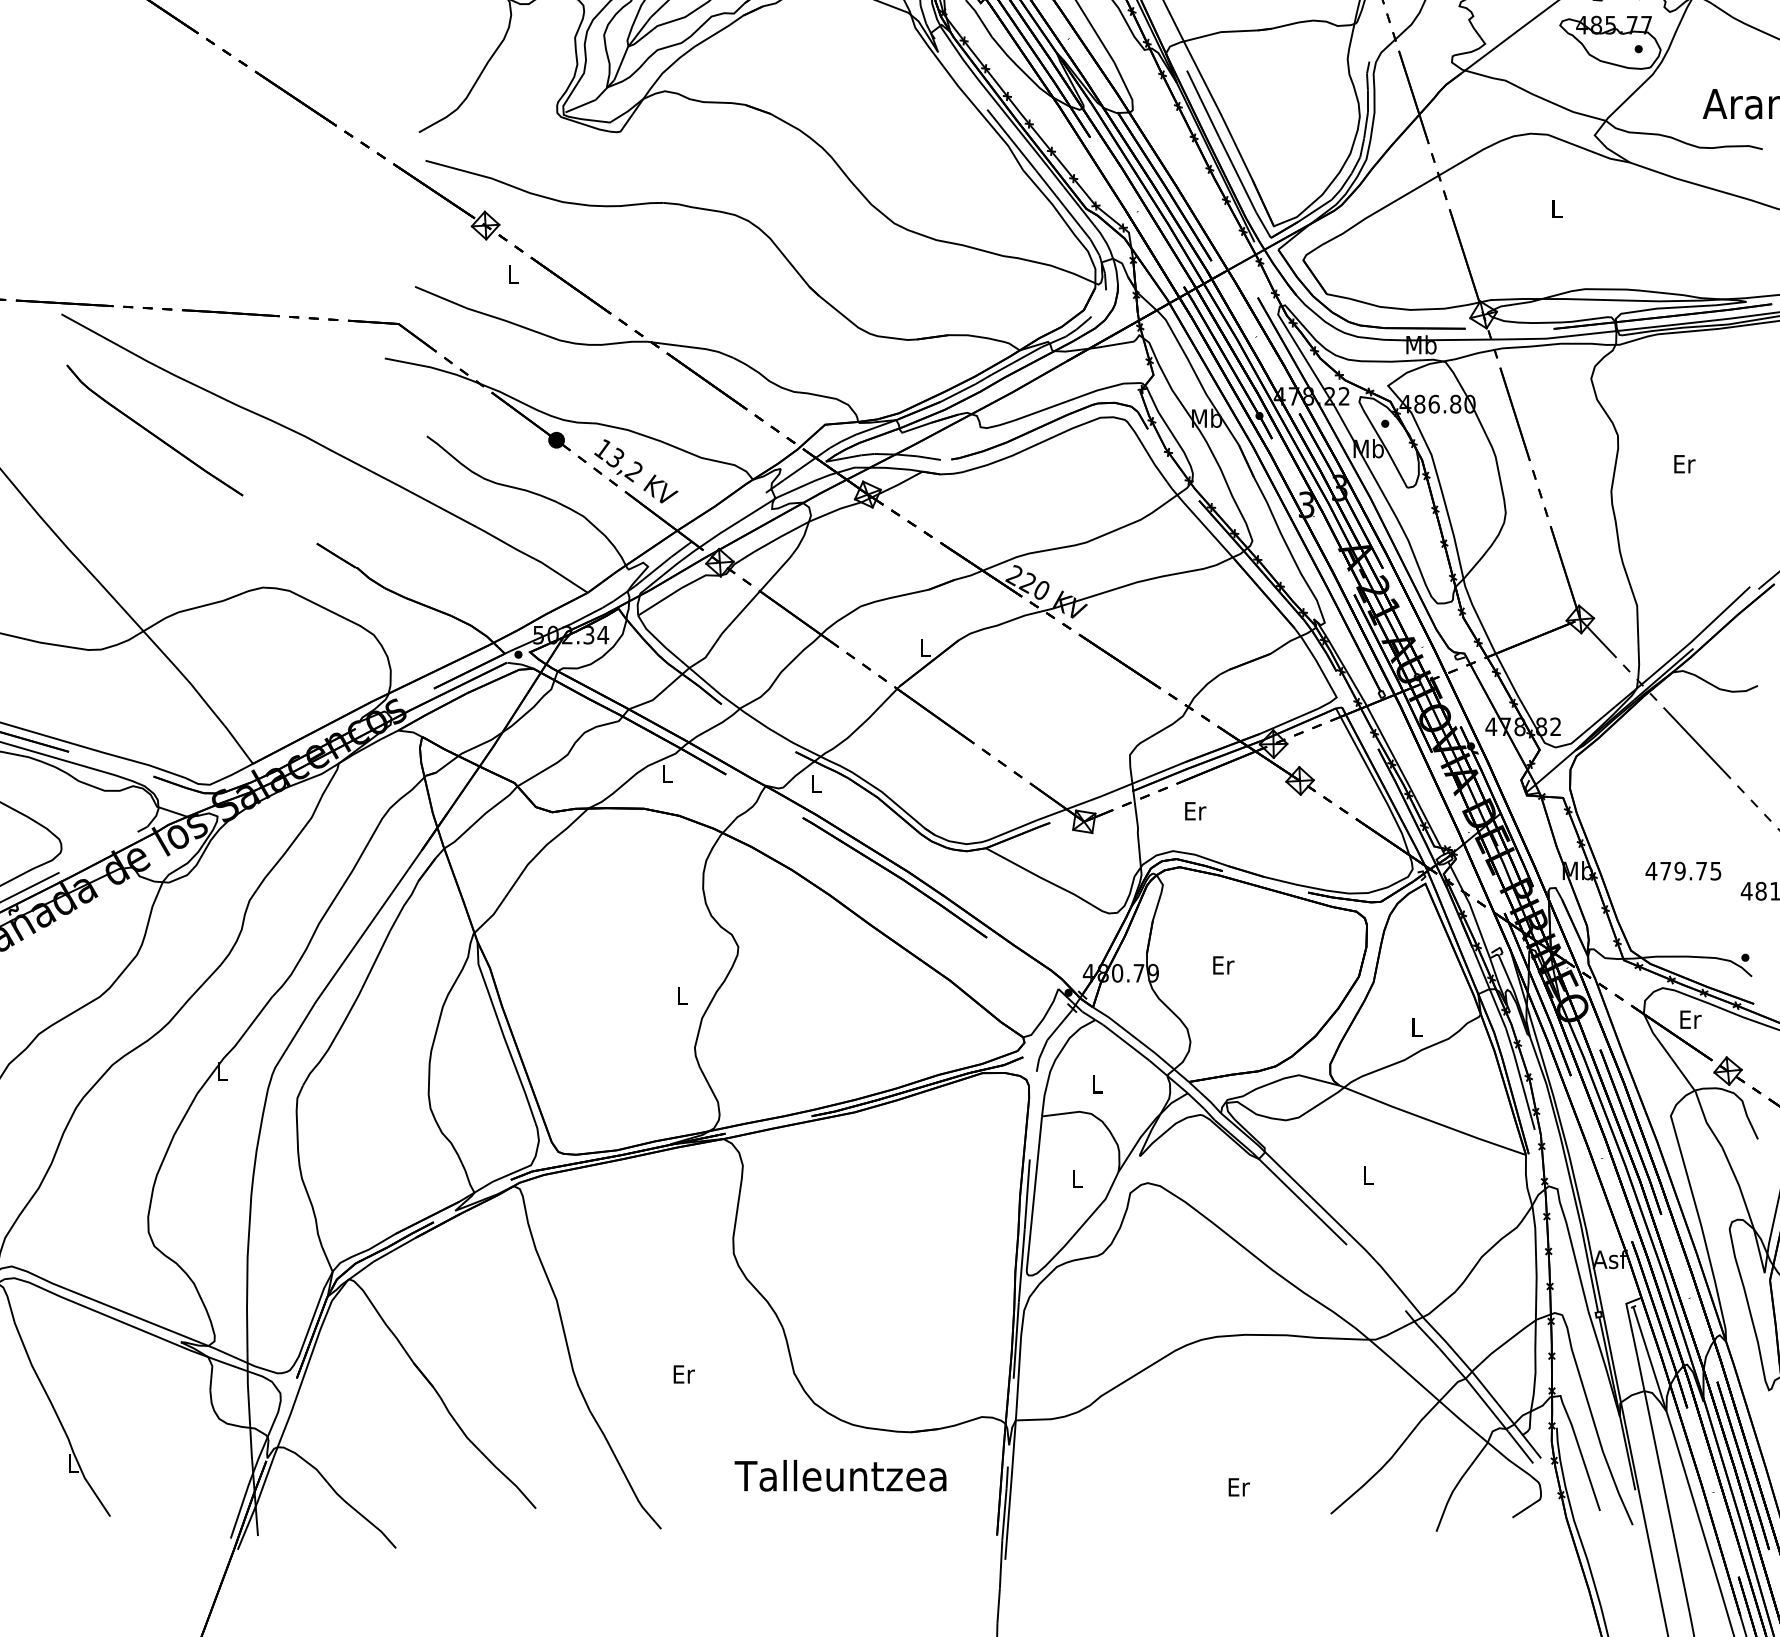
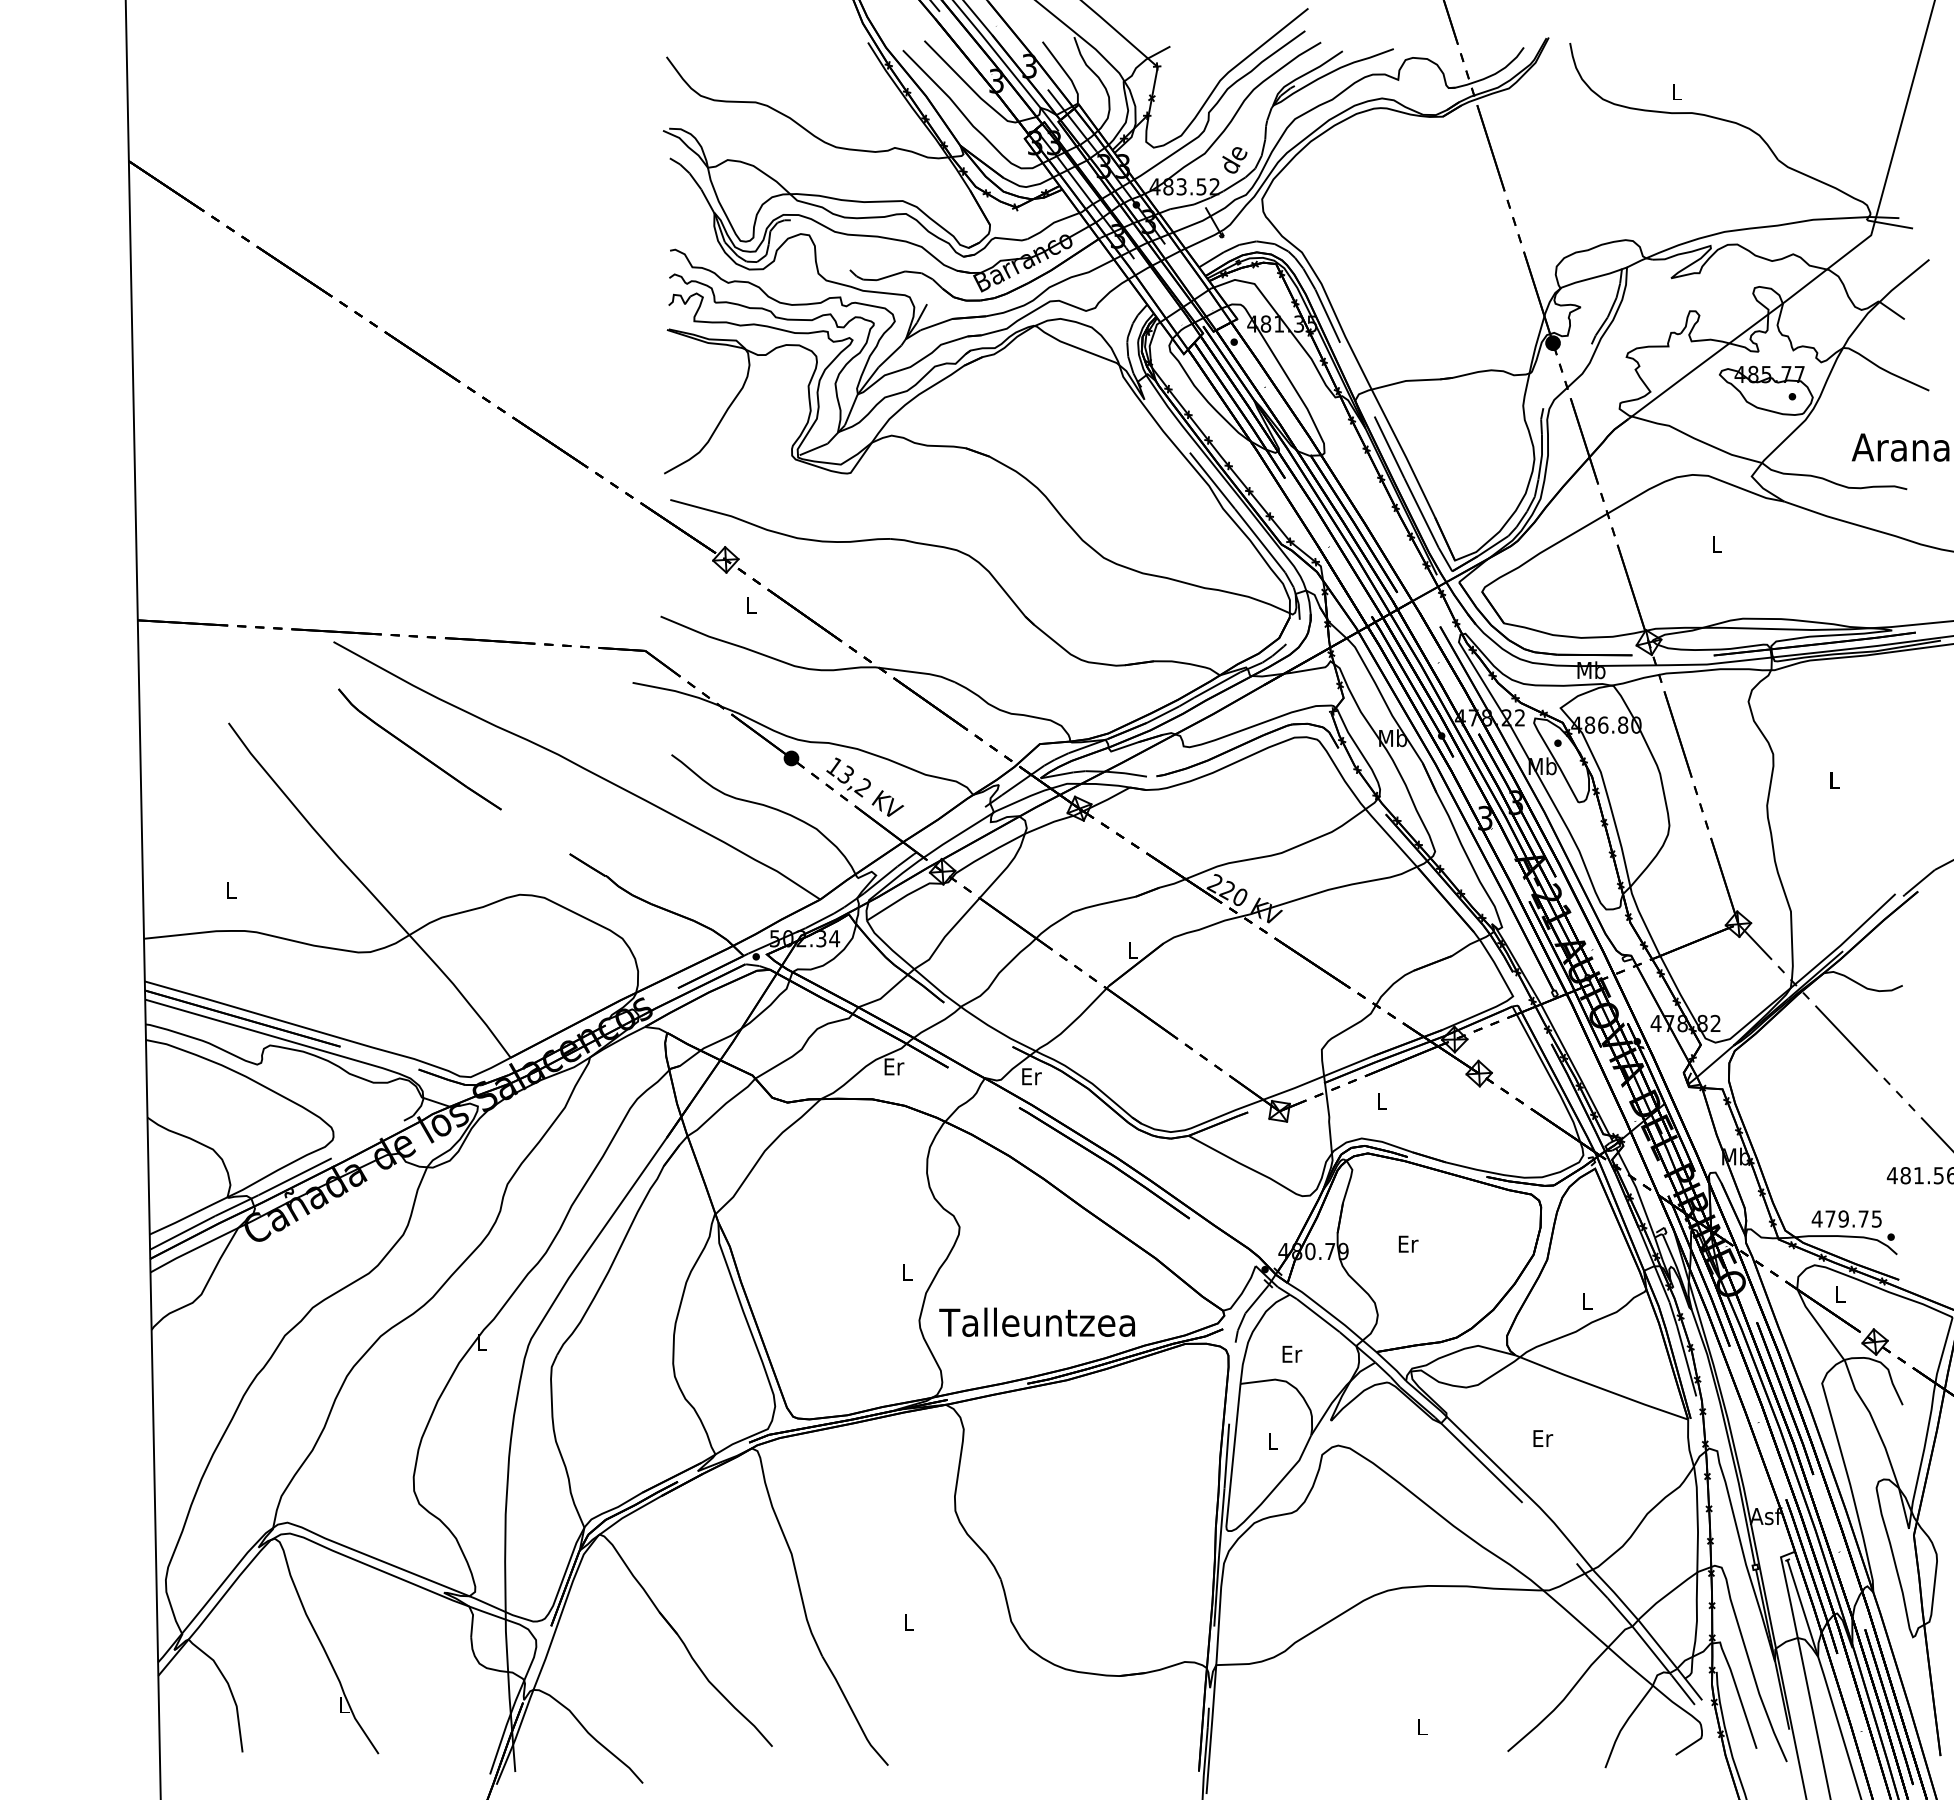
text: (1684, 464) -> (1834, 780), Er -> L
text: (667, 773) -> (894, 1066), L -> Er
text: (816, 784) -> (1031, 1076), L -> Er
text: (1195, 811) -> (1382, 1101), Er -> L
text: (1683, 870) -> (1846, 1218), moved
text: (1690, 1019) -> (1840, 1294), Er -> L
text: (1098, 1083) -> (1292, 1353), L -> Er
text: (1369, 1175) -> (1543, 1438), L -> Er
text: (684, 1374) -> (909, 1622), Er -> L
text: (839, 1474) -> (1036, 1321), moved
text: (1238, 1486) -> (1422, 1726), Er -> L

